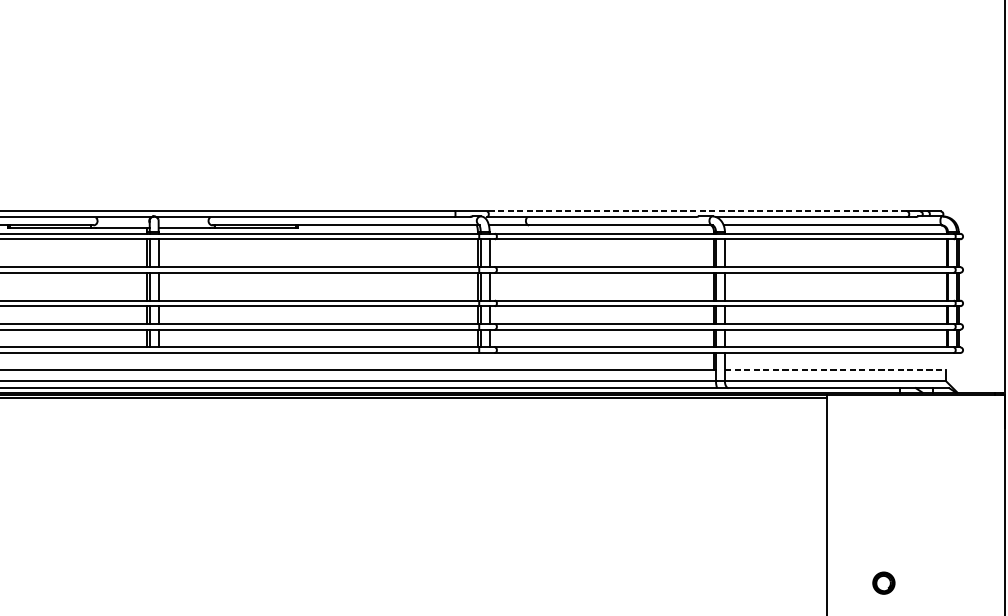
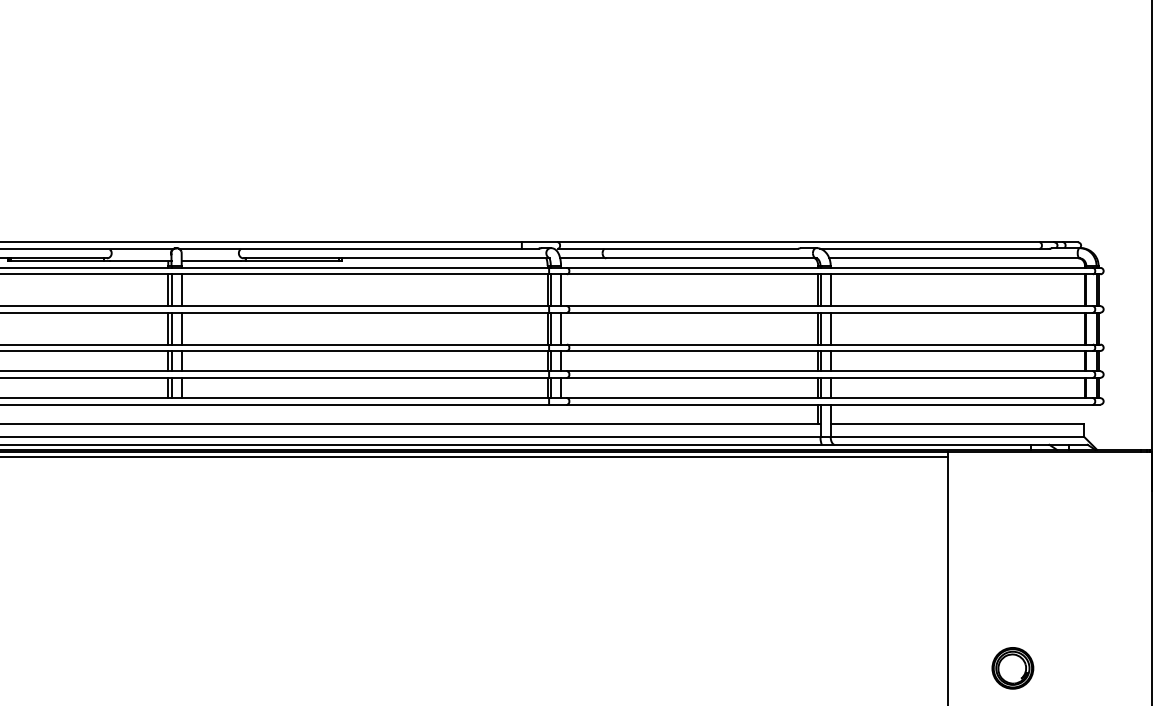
line: (696, 211) -> (798, 242), dashed -> solid
line: (835, 370) -> (957, 424), dashed -> solid
part: (883, 583) -> (1012, 668), size x1.67

